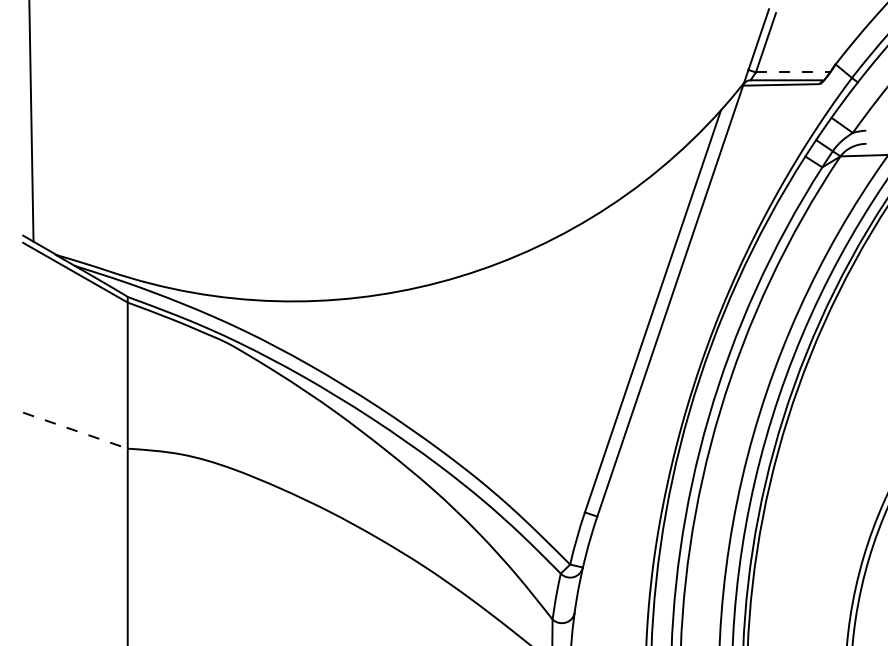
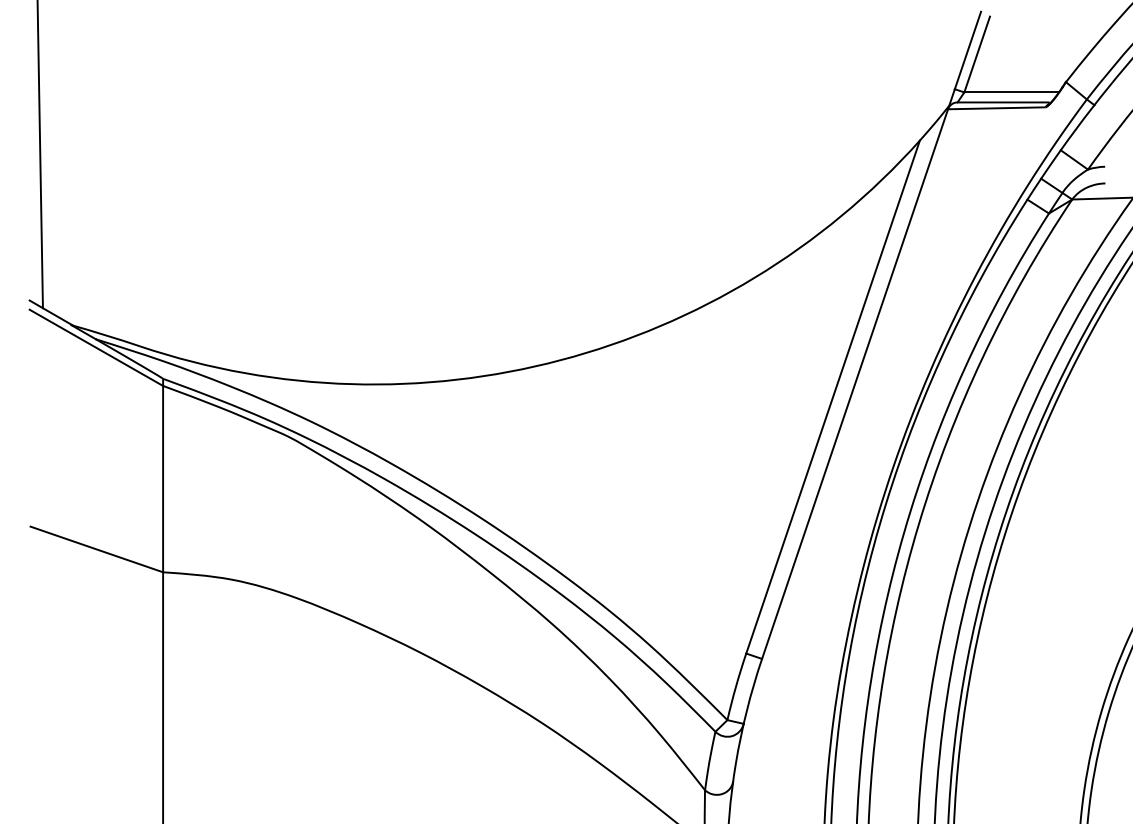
line: (793, 72) -> (1012, 92), dashed -> solid
line: (75, 430) -> (96, 549), dashed -> solid

